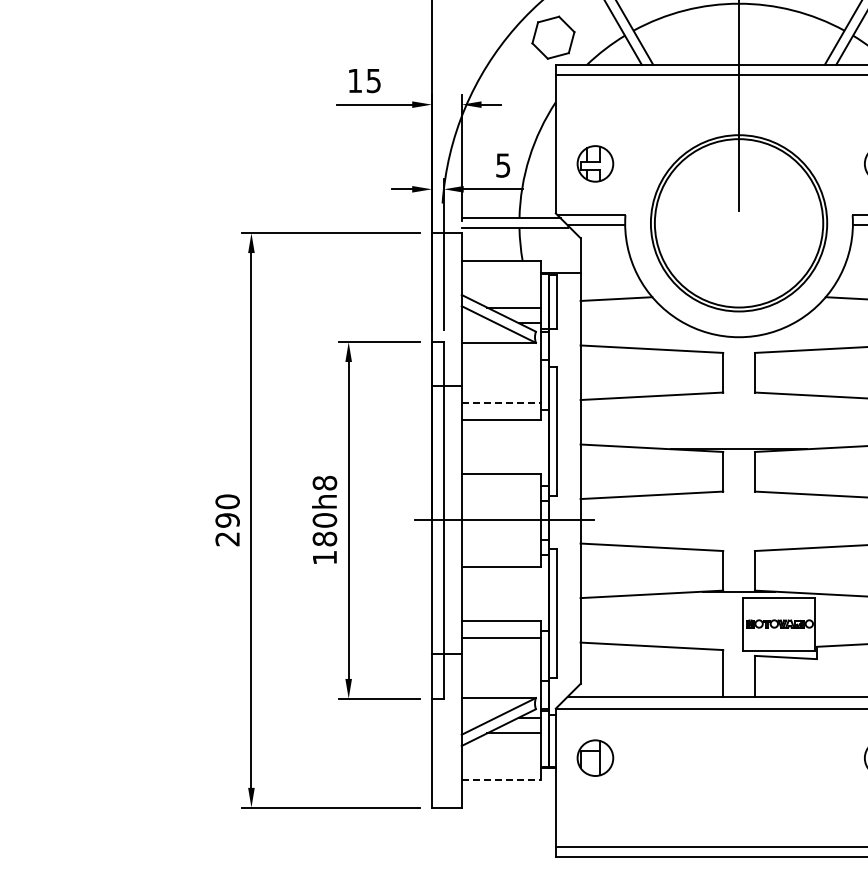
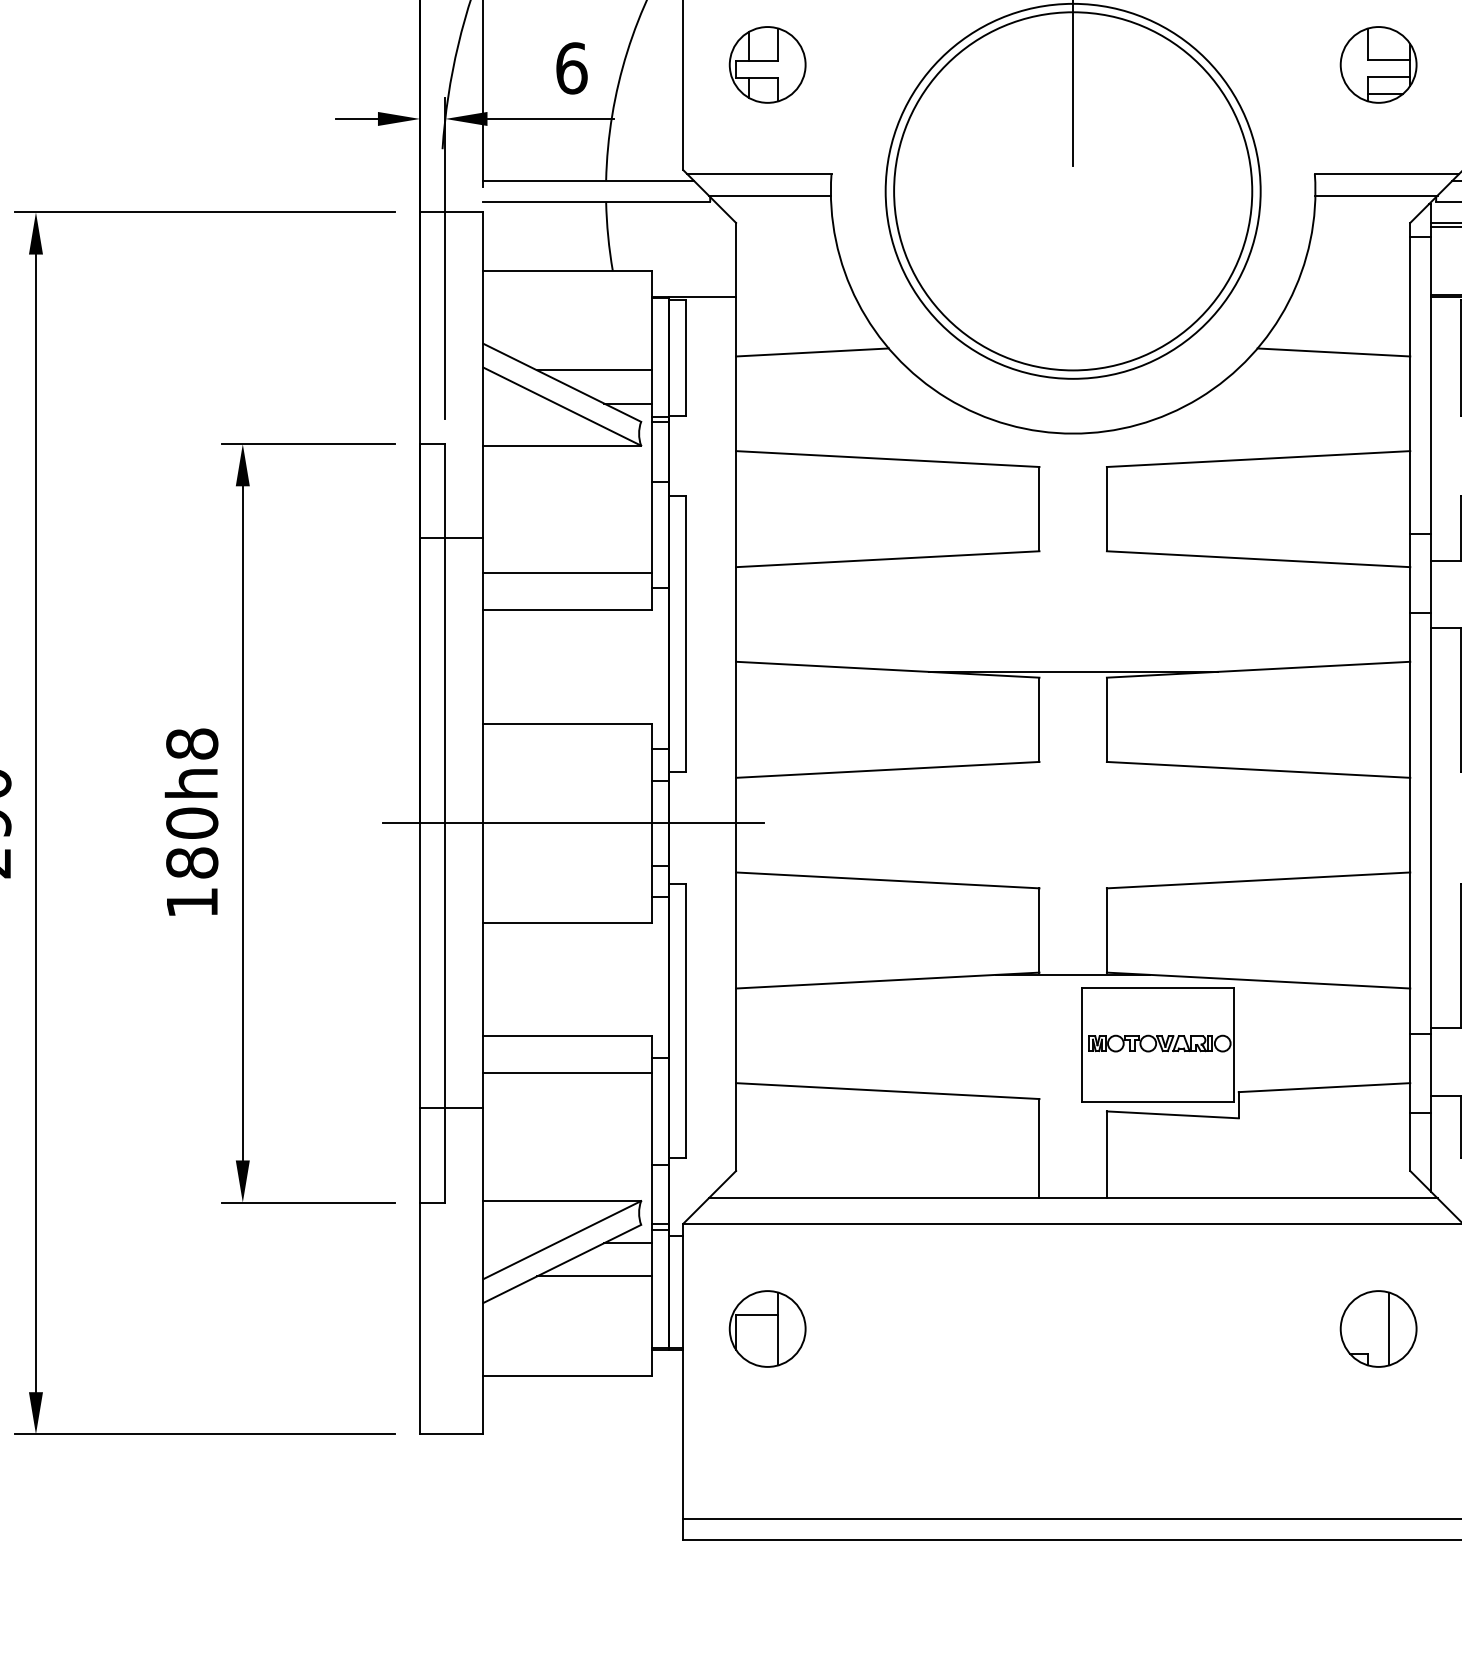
text: (503, 165) -> (572, 68), 5 -> 6
line: (501, 402) -> (567, 572), dashed -> solid
line: (501, 780) -> (567, 1376), dashed -> solid

